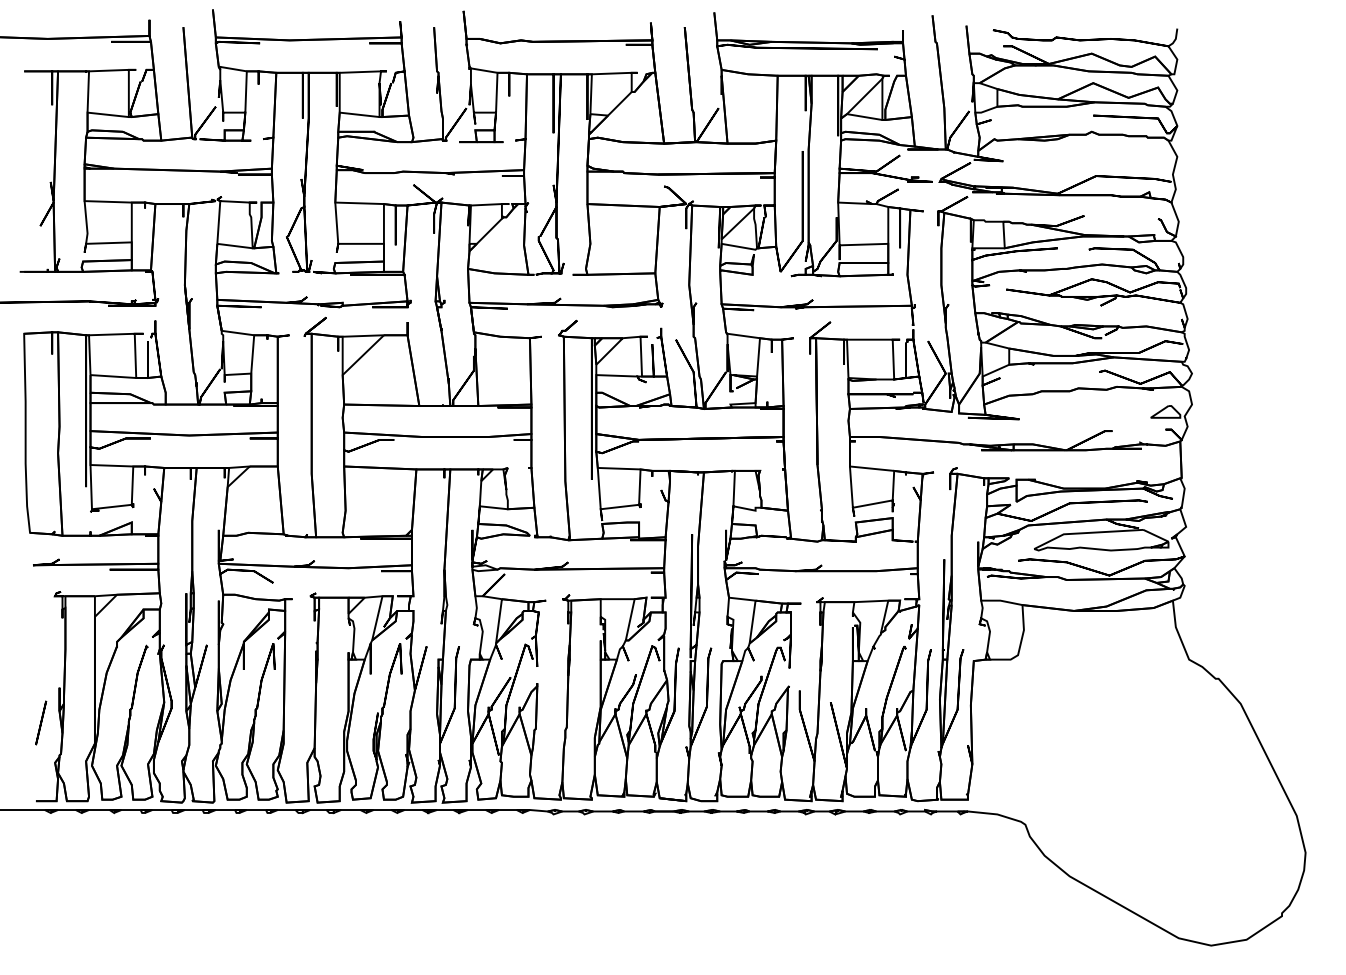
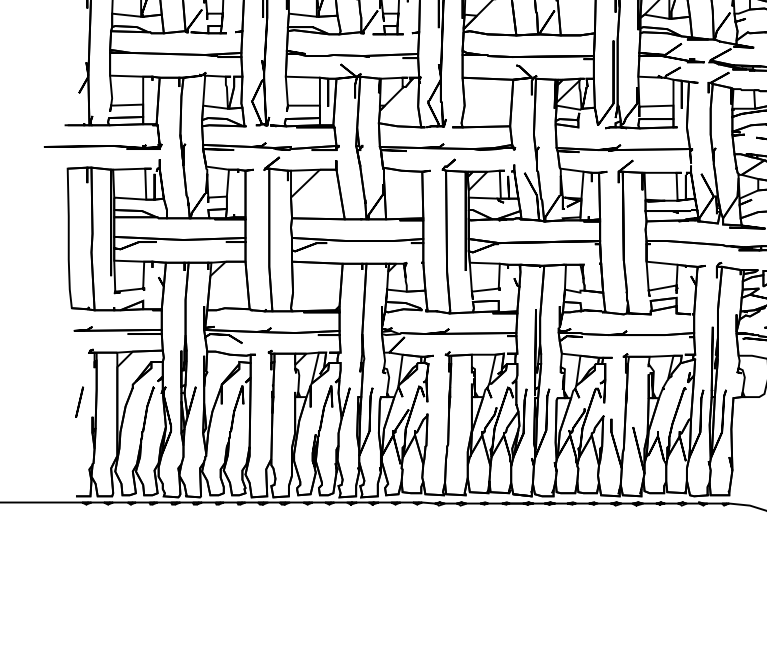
line: (41, 722) -> (79, 401), moved

